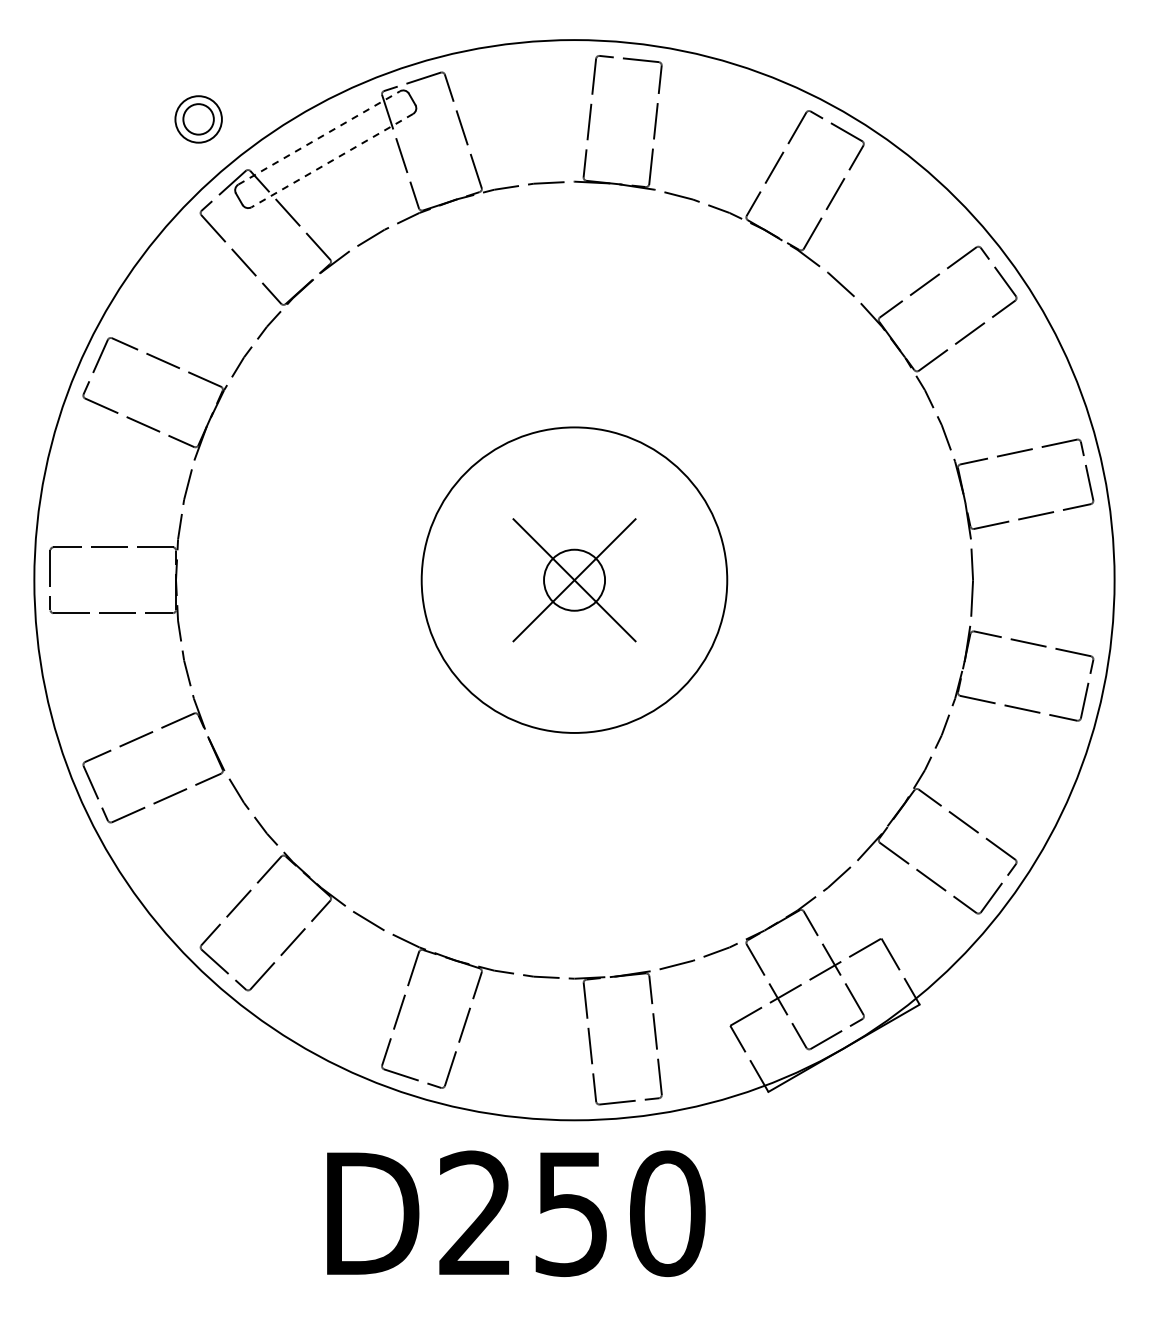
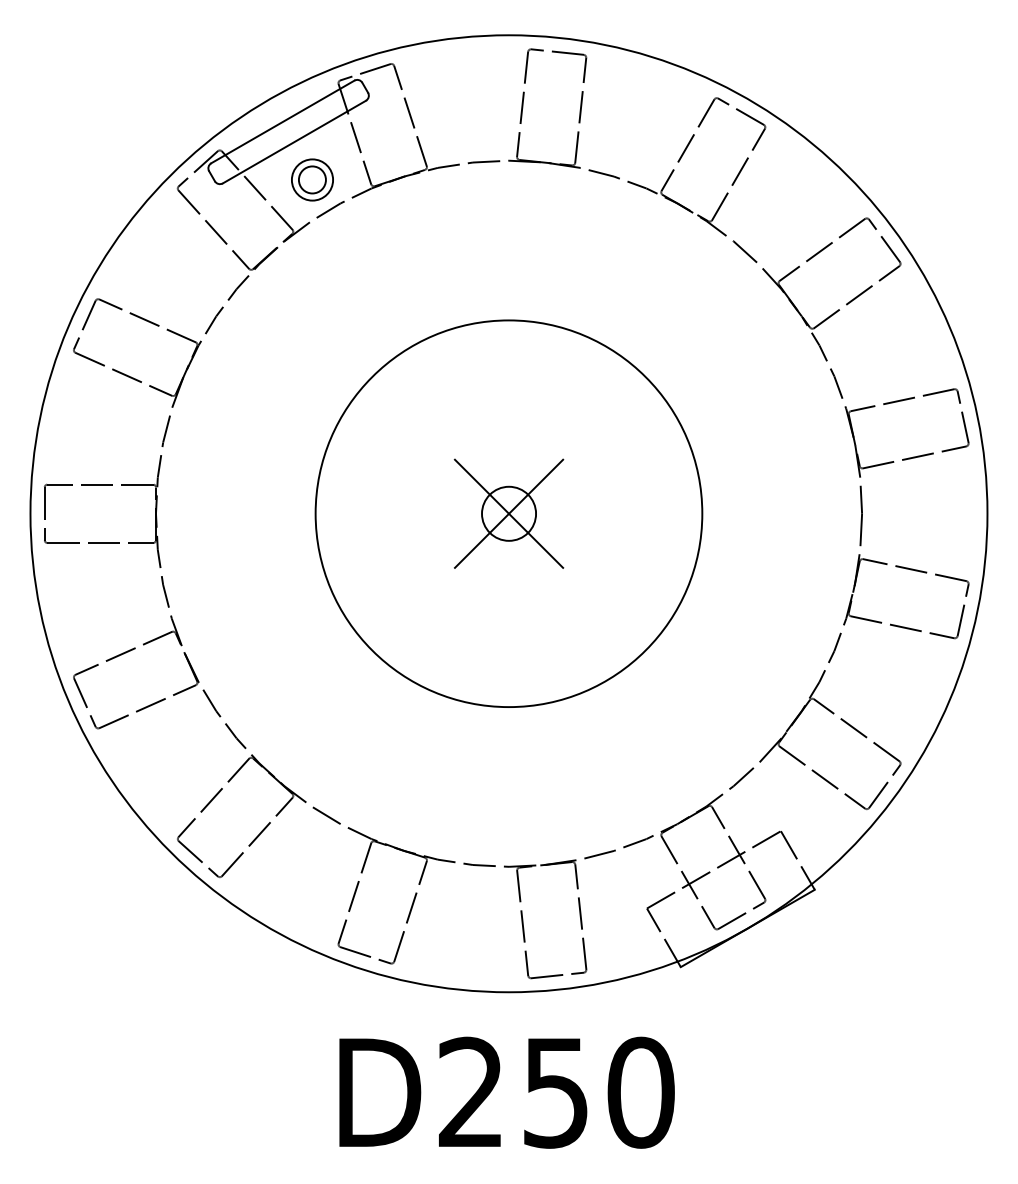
part: (198, 119) -> (312, 180), moved
line: (319, 137) -> (283, 121), dashed -> solid
line: (331, 160) -> (293, 141), dashed -> solid
circle: (574, 579) -> (509, 513), size x1.43
text: (516, 1213) -> (507, 1092), moved

